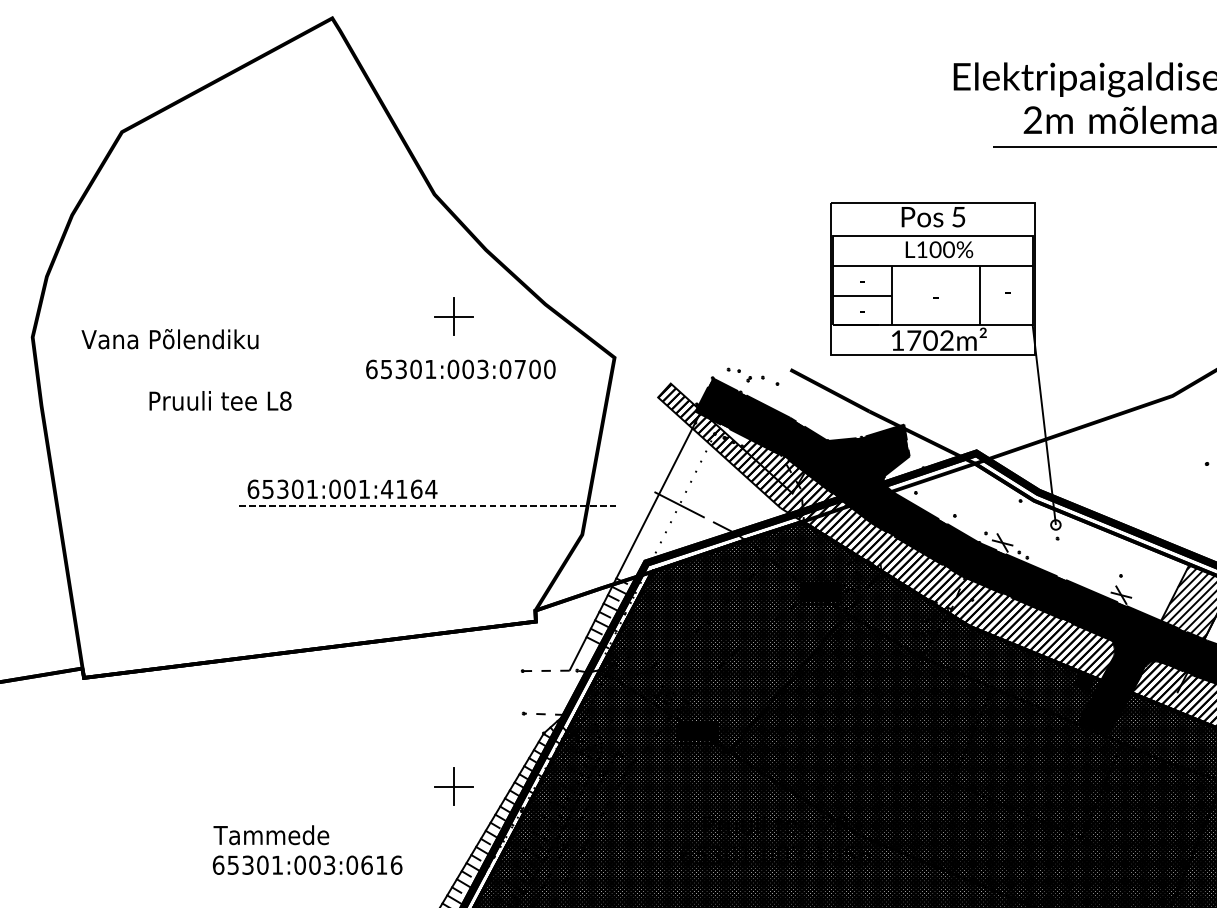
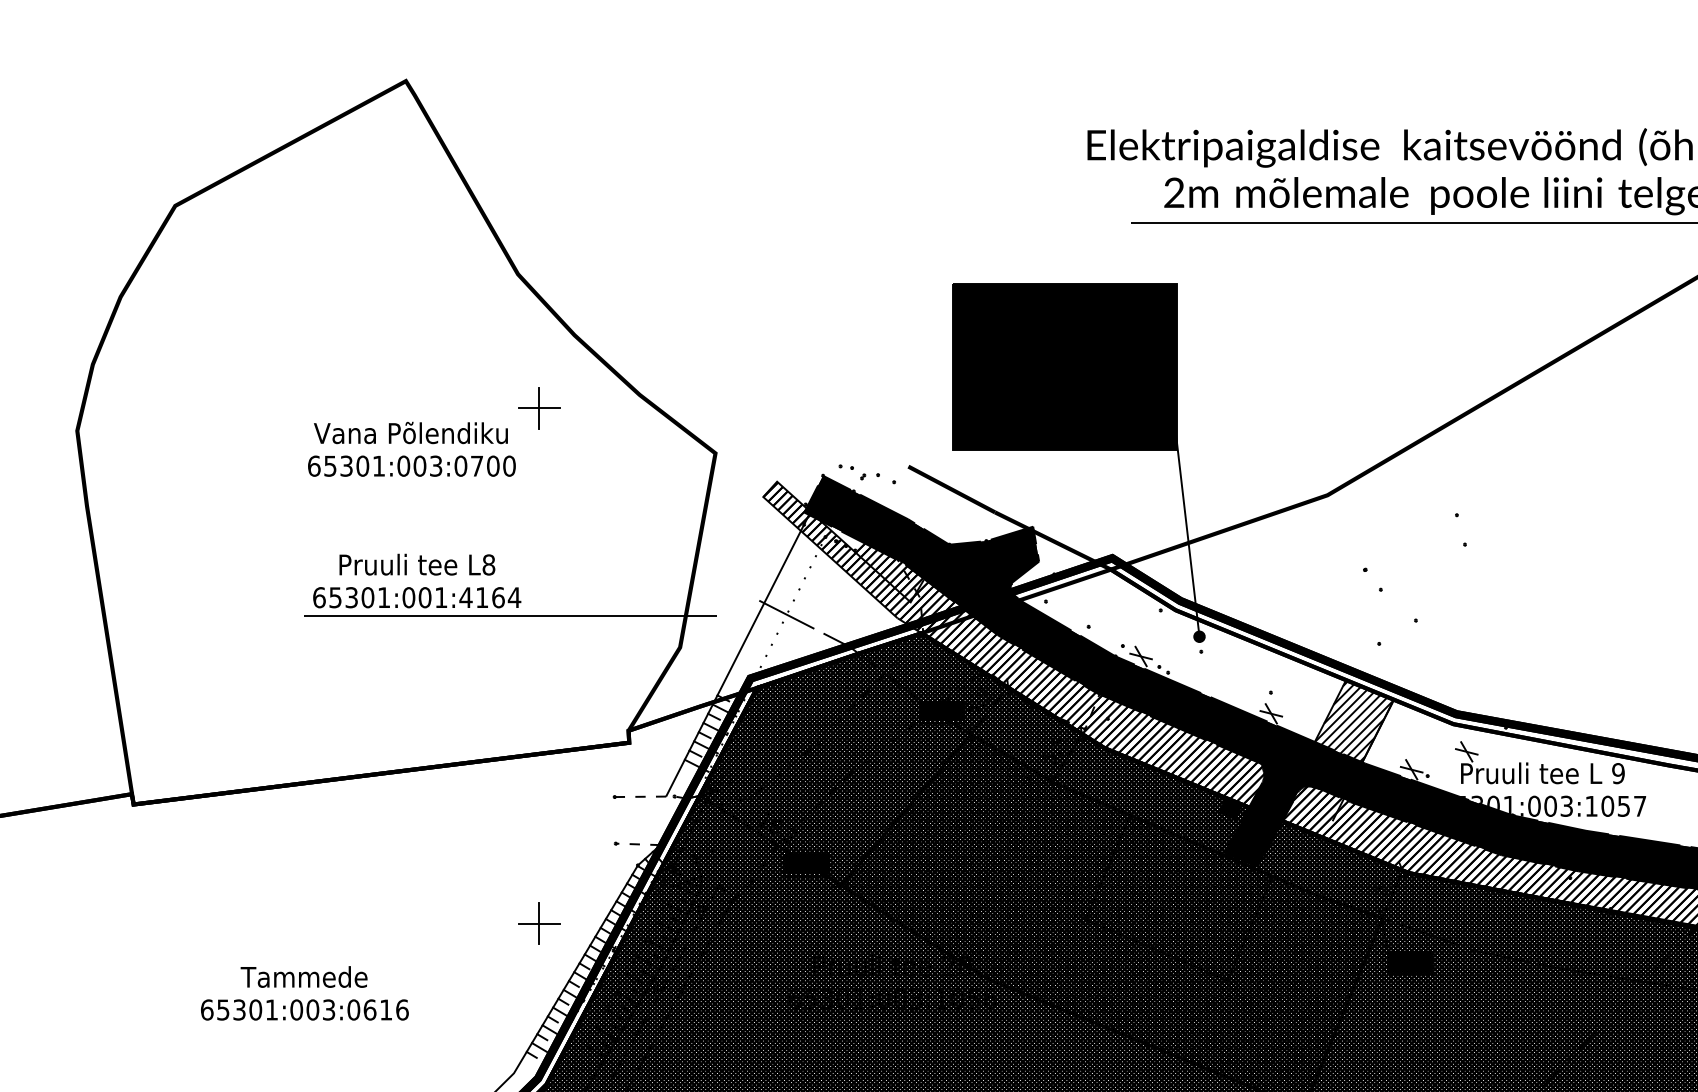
fill: (932, 278) -> (1064, 366), added
text: (169, 338) -> (410, 432), moved
text: (460, 368) -> (411, 465), moved
text: (220, 400) -> (417, 564), moved
line: (427, 506) -> (510, 616), dashed -> solid
fill: (1055, 524) -> (1199, 636), added
text: (270, 834) -> (303, 976), moved
text: (307, 864) -> (304, 1009), moved

